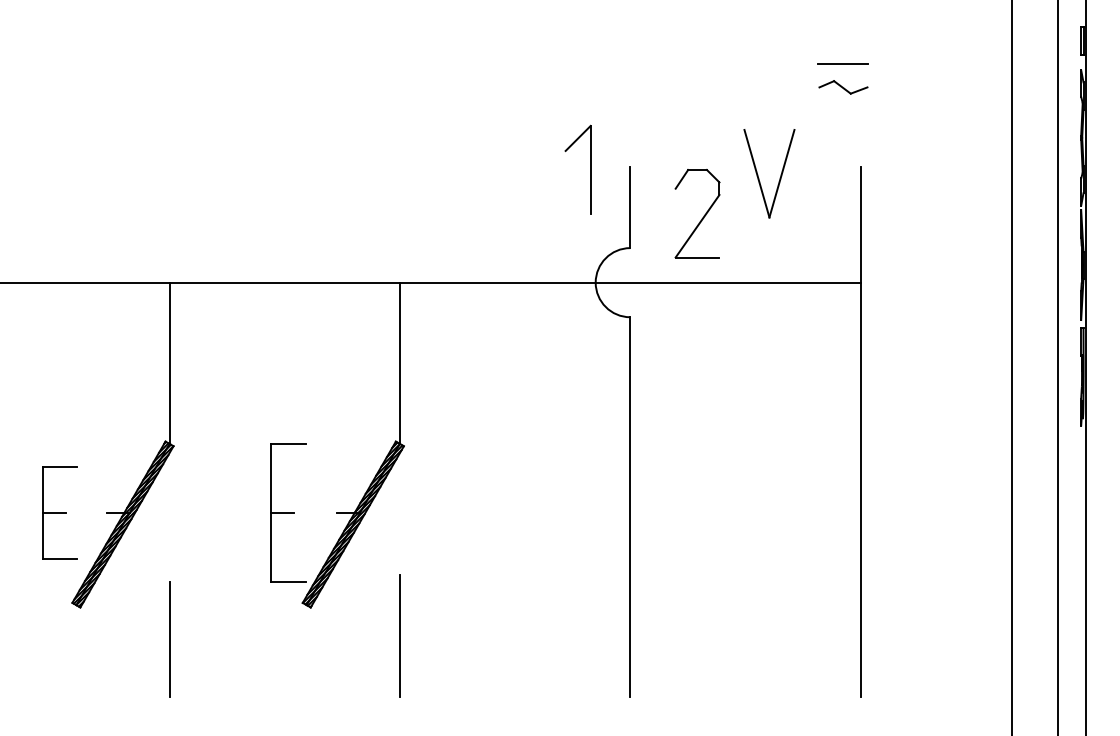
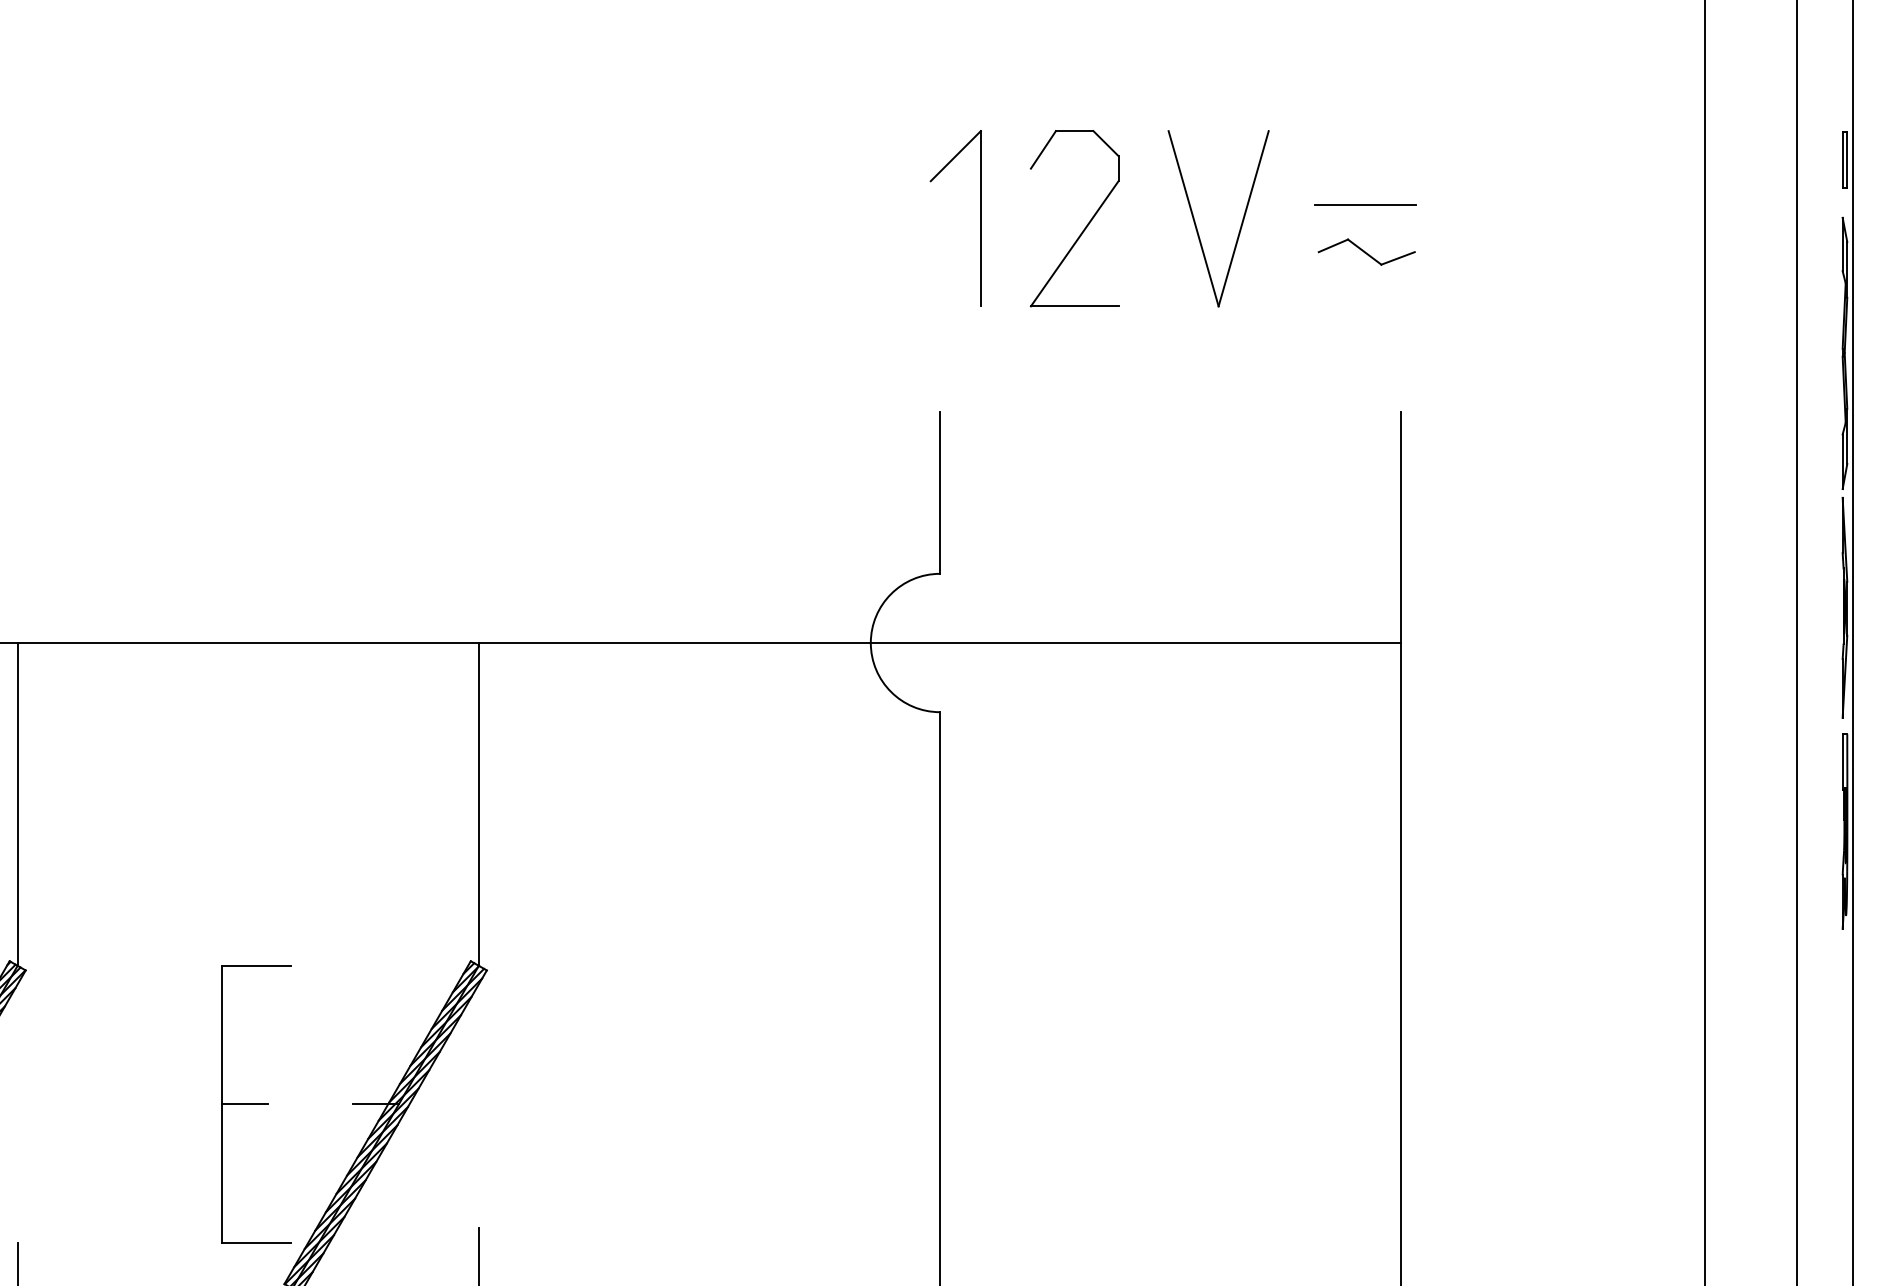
part: (590, 169) -> (980, 218), moved
part: (758, 174) -> (1196, 220), moved
part: (703, 215) -> (1086, 222), moved

